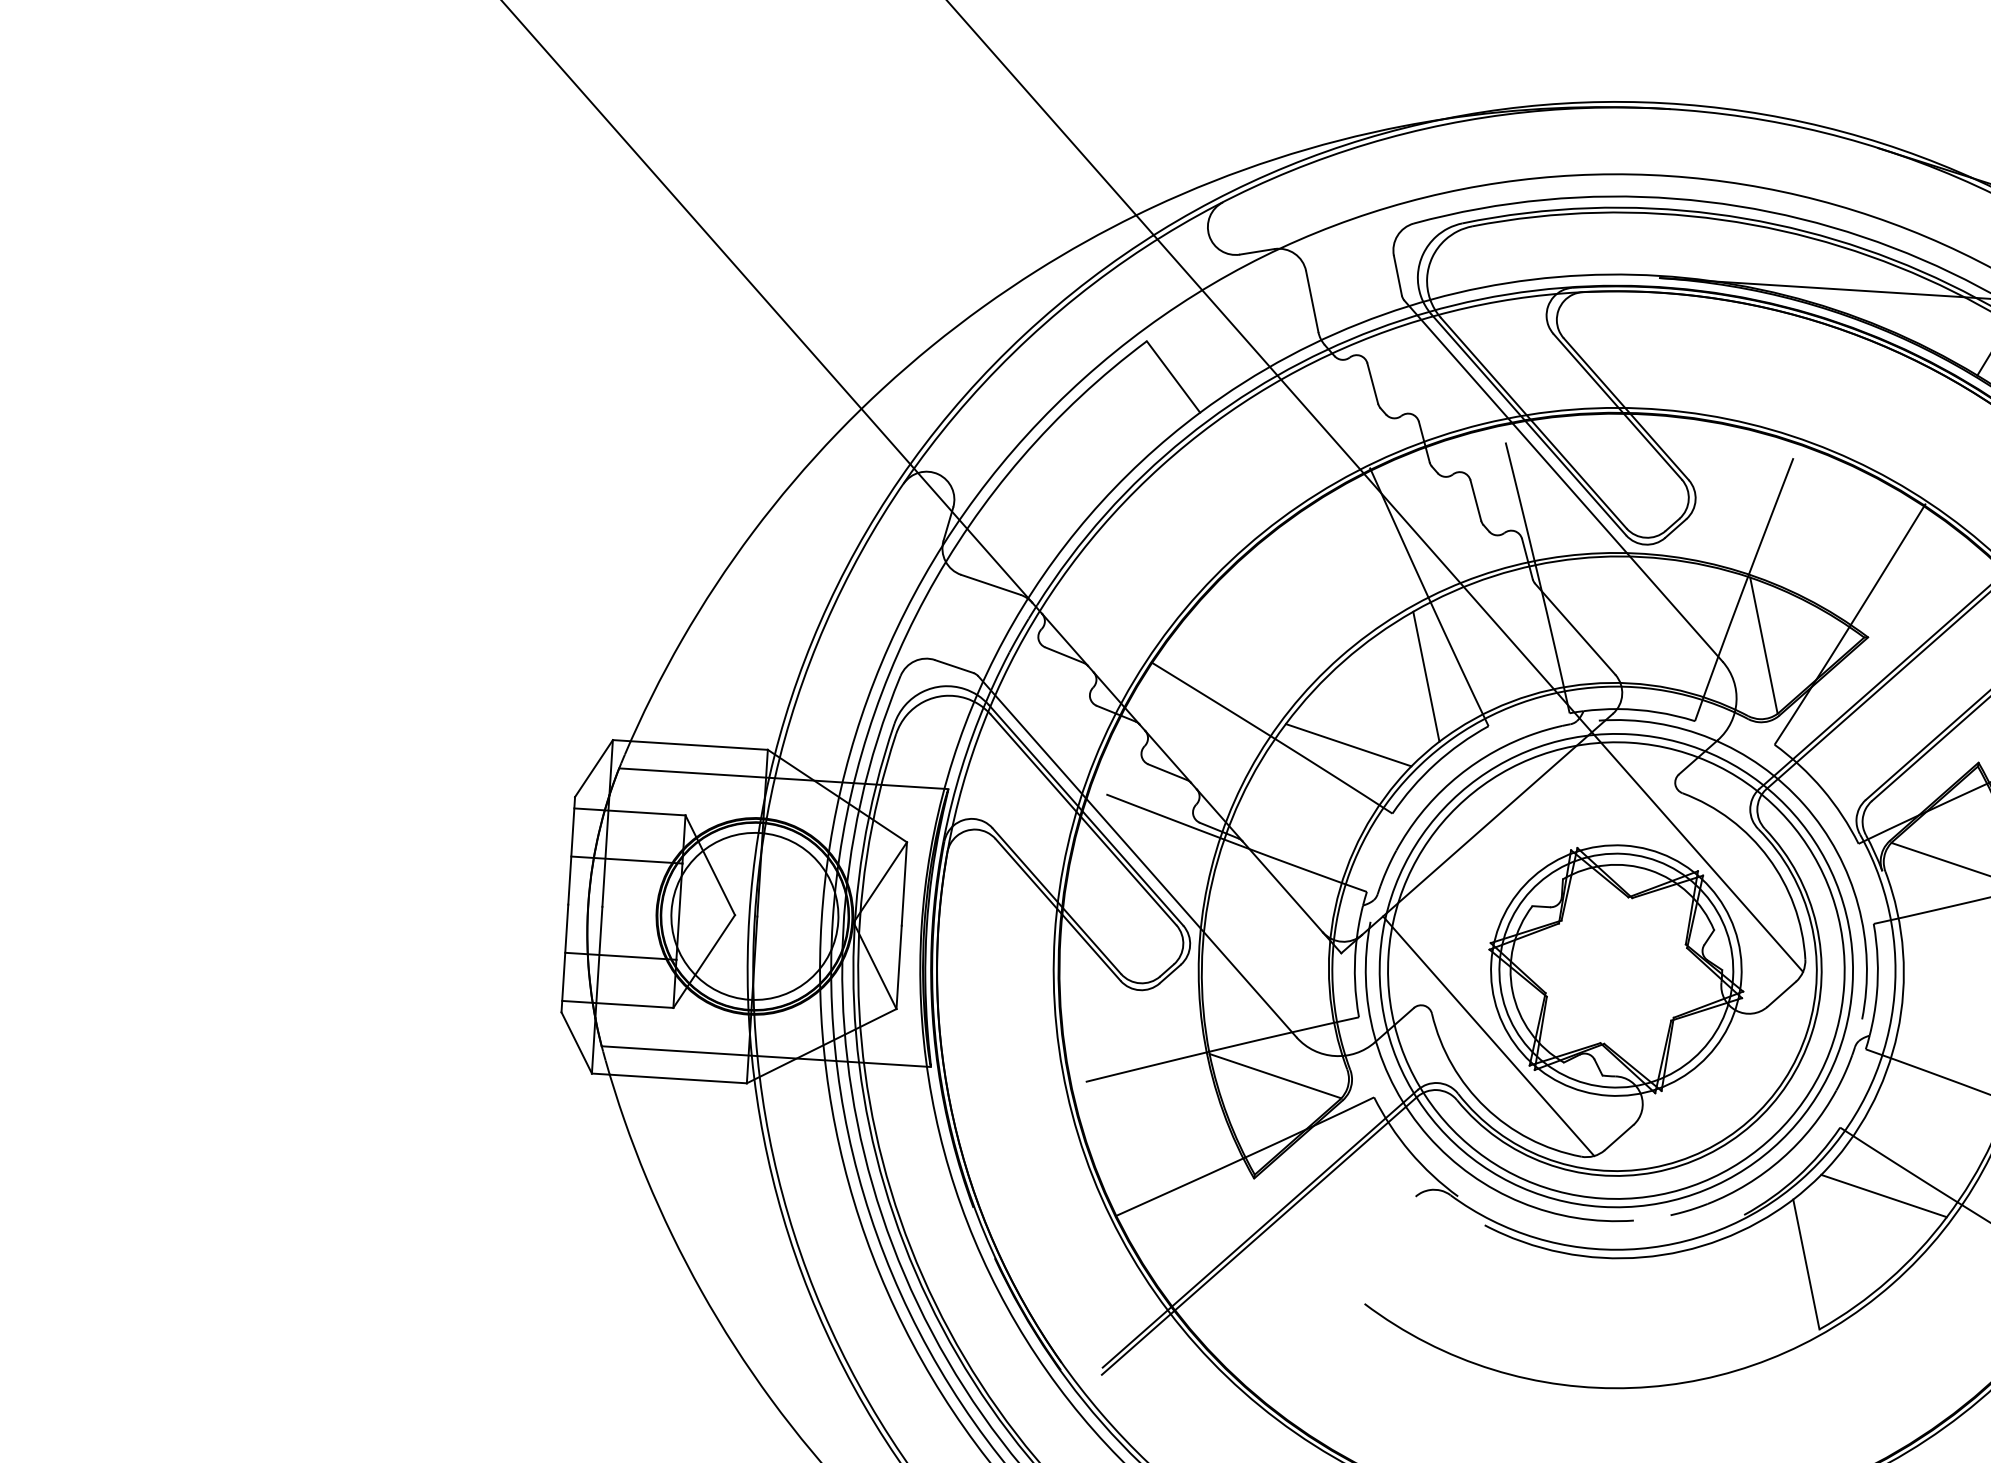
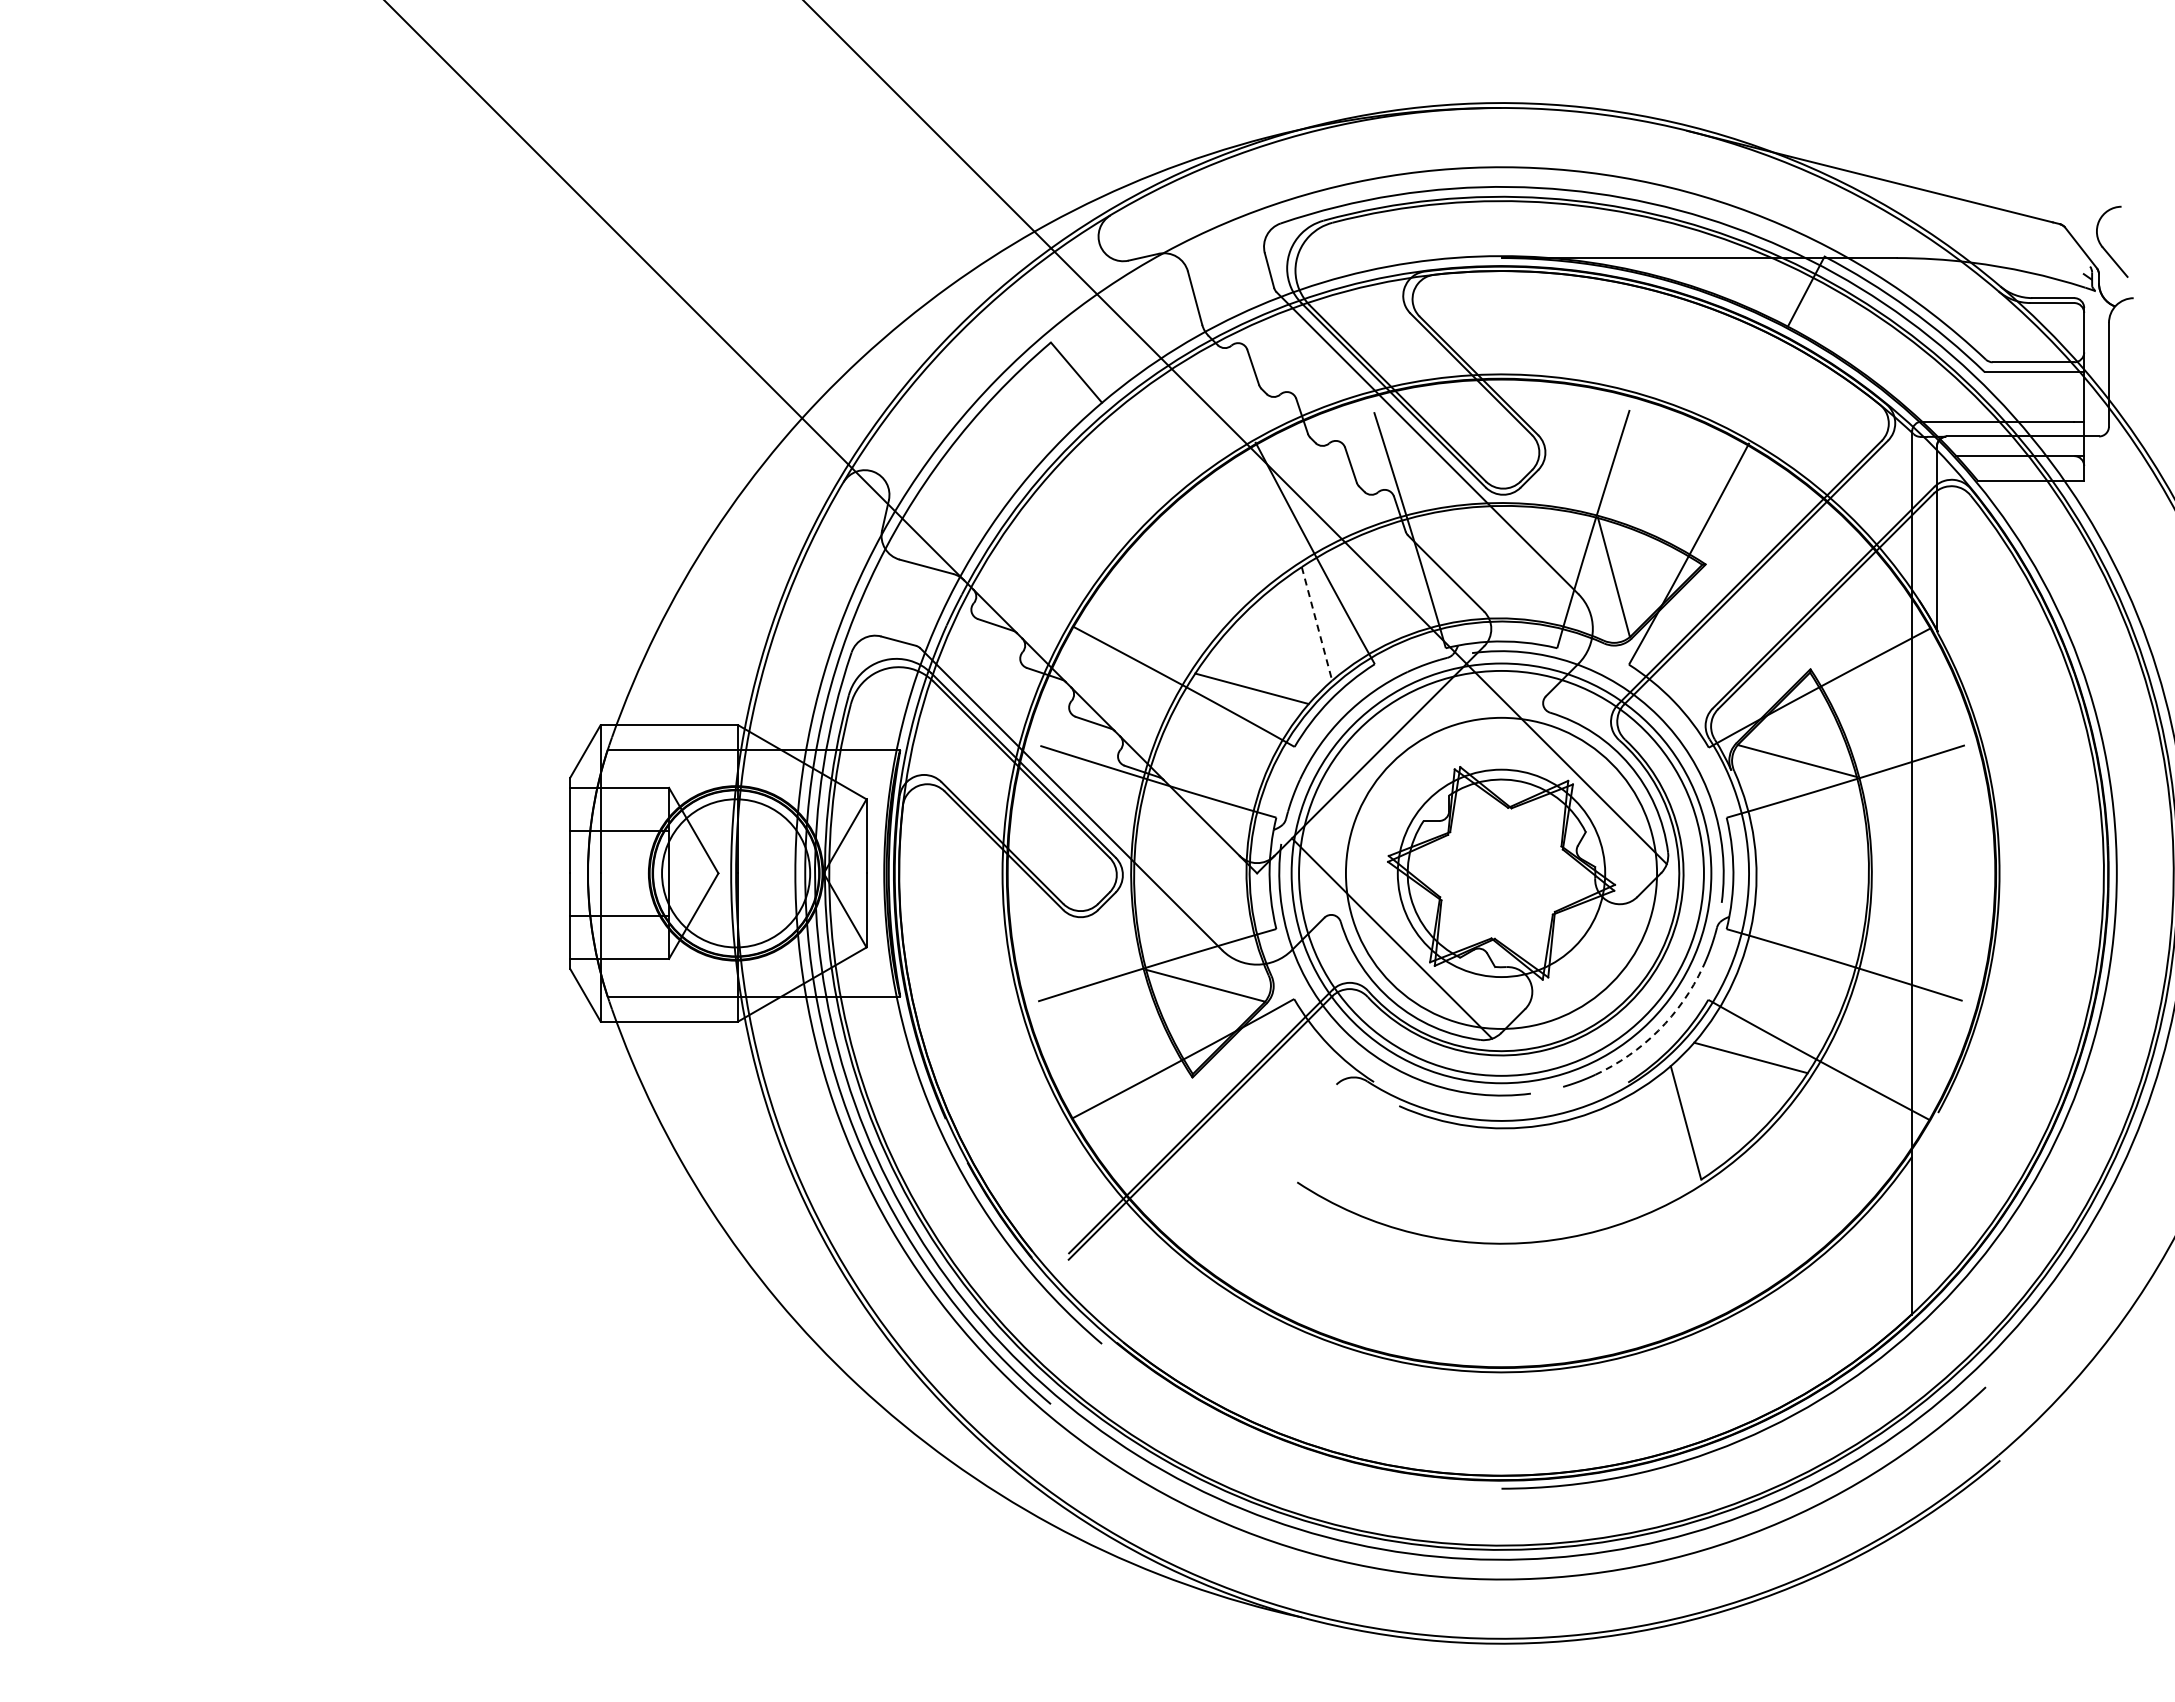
line: (1425, 676) -> (1316, 623), solid -> dashed
circle: (1616, 970) -> (1501, 873), size x1.4
arc: (1781, 1158) -> (1658, 1030), solid -> dashed

